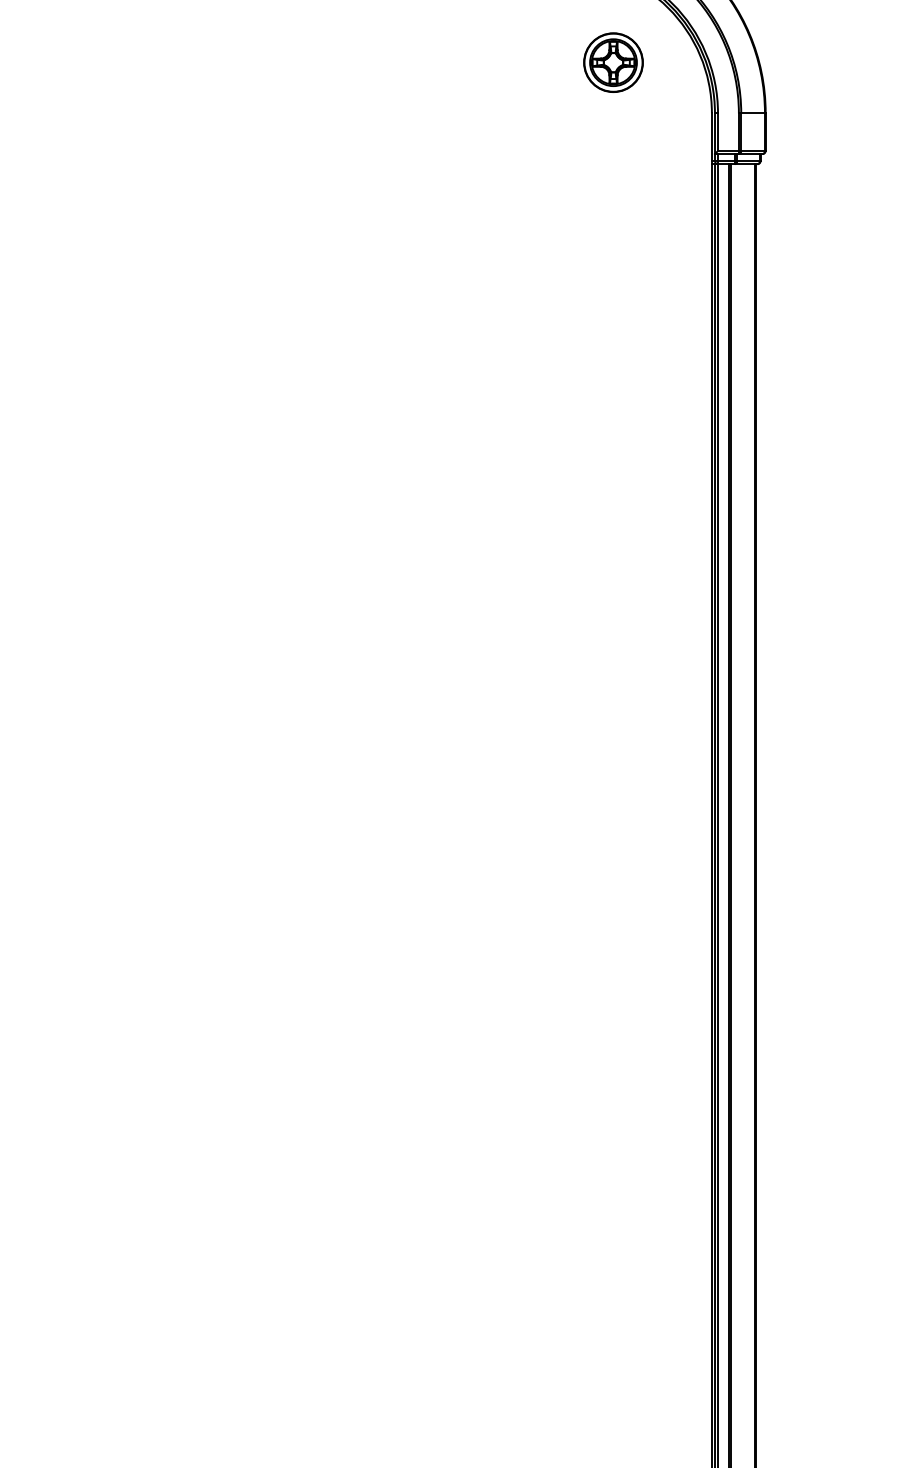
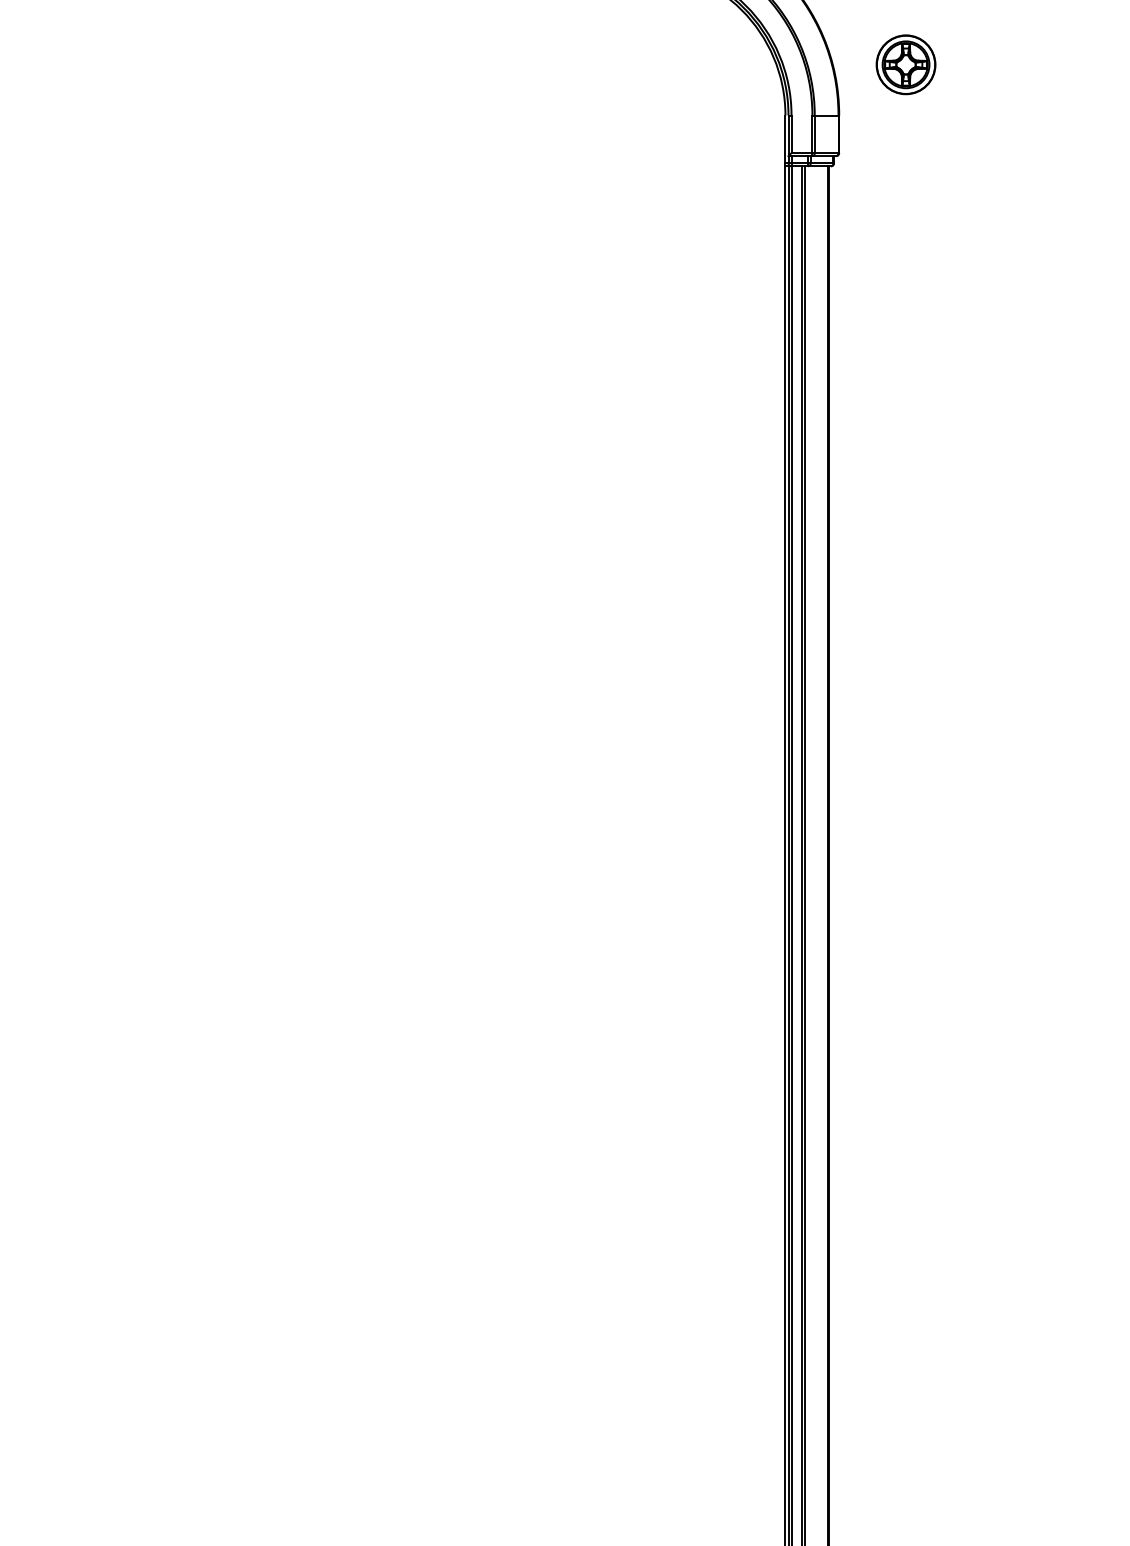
part: (612, 62) -> (905, 64), moved

